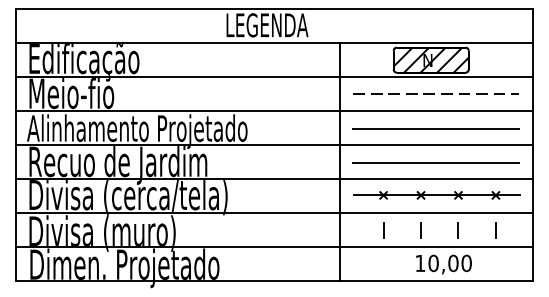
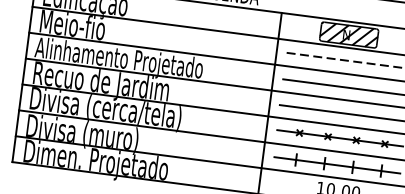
line: (437, 230) -> (337, 165), added

